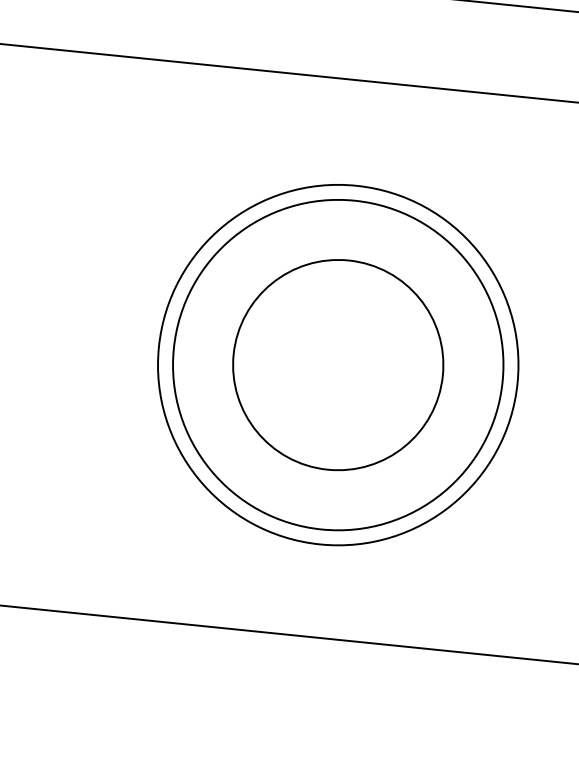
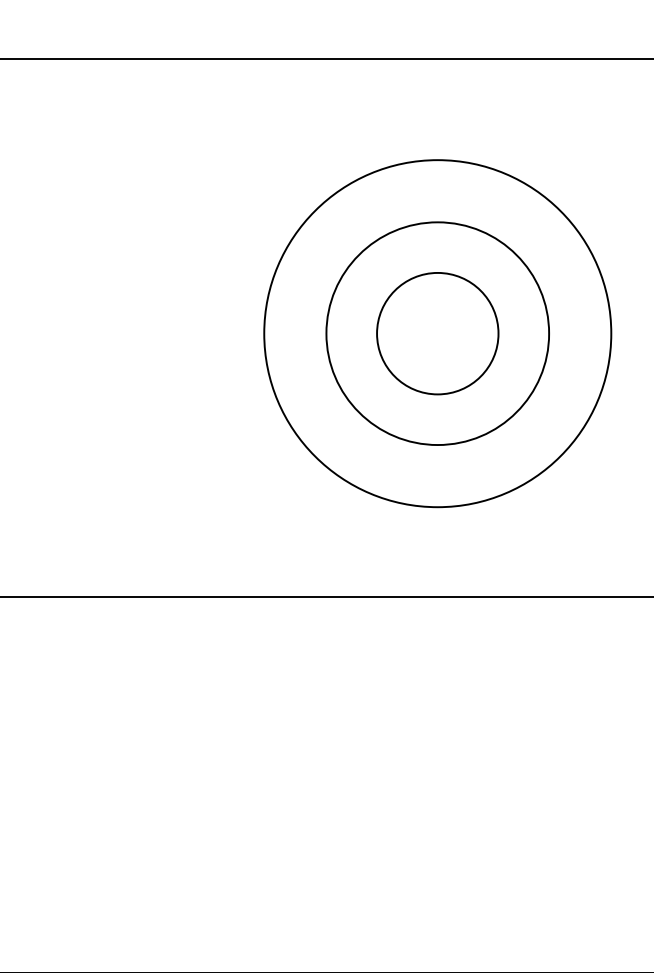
circle: (337, 364) -> (437, 333), size x0.6
circle: (337, 364) -> (437, 333), size x0.7

